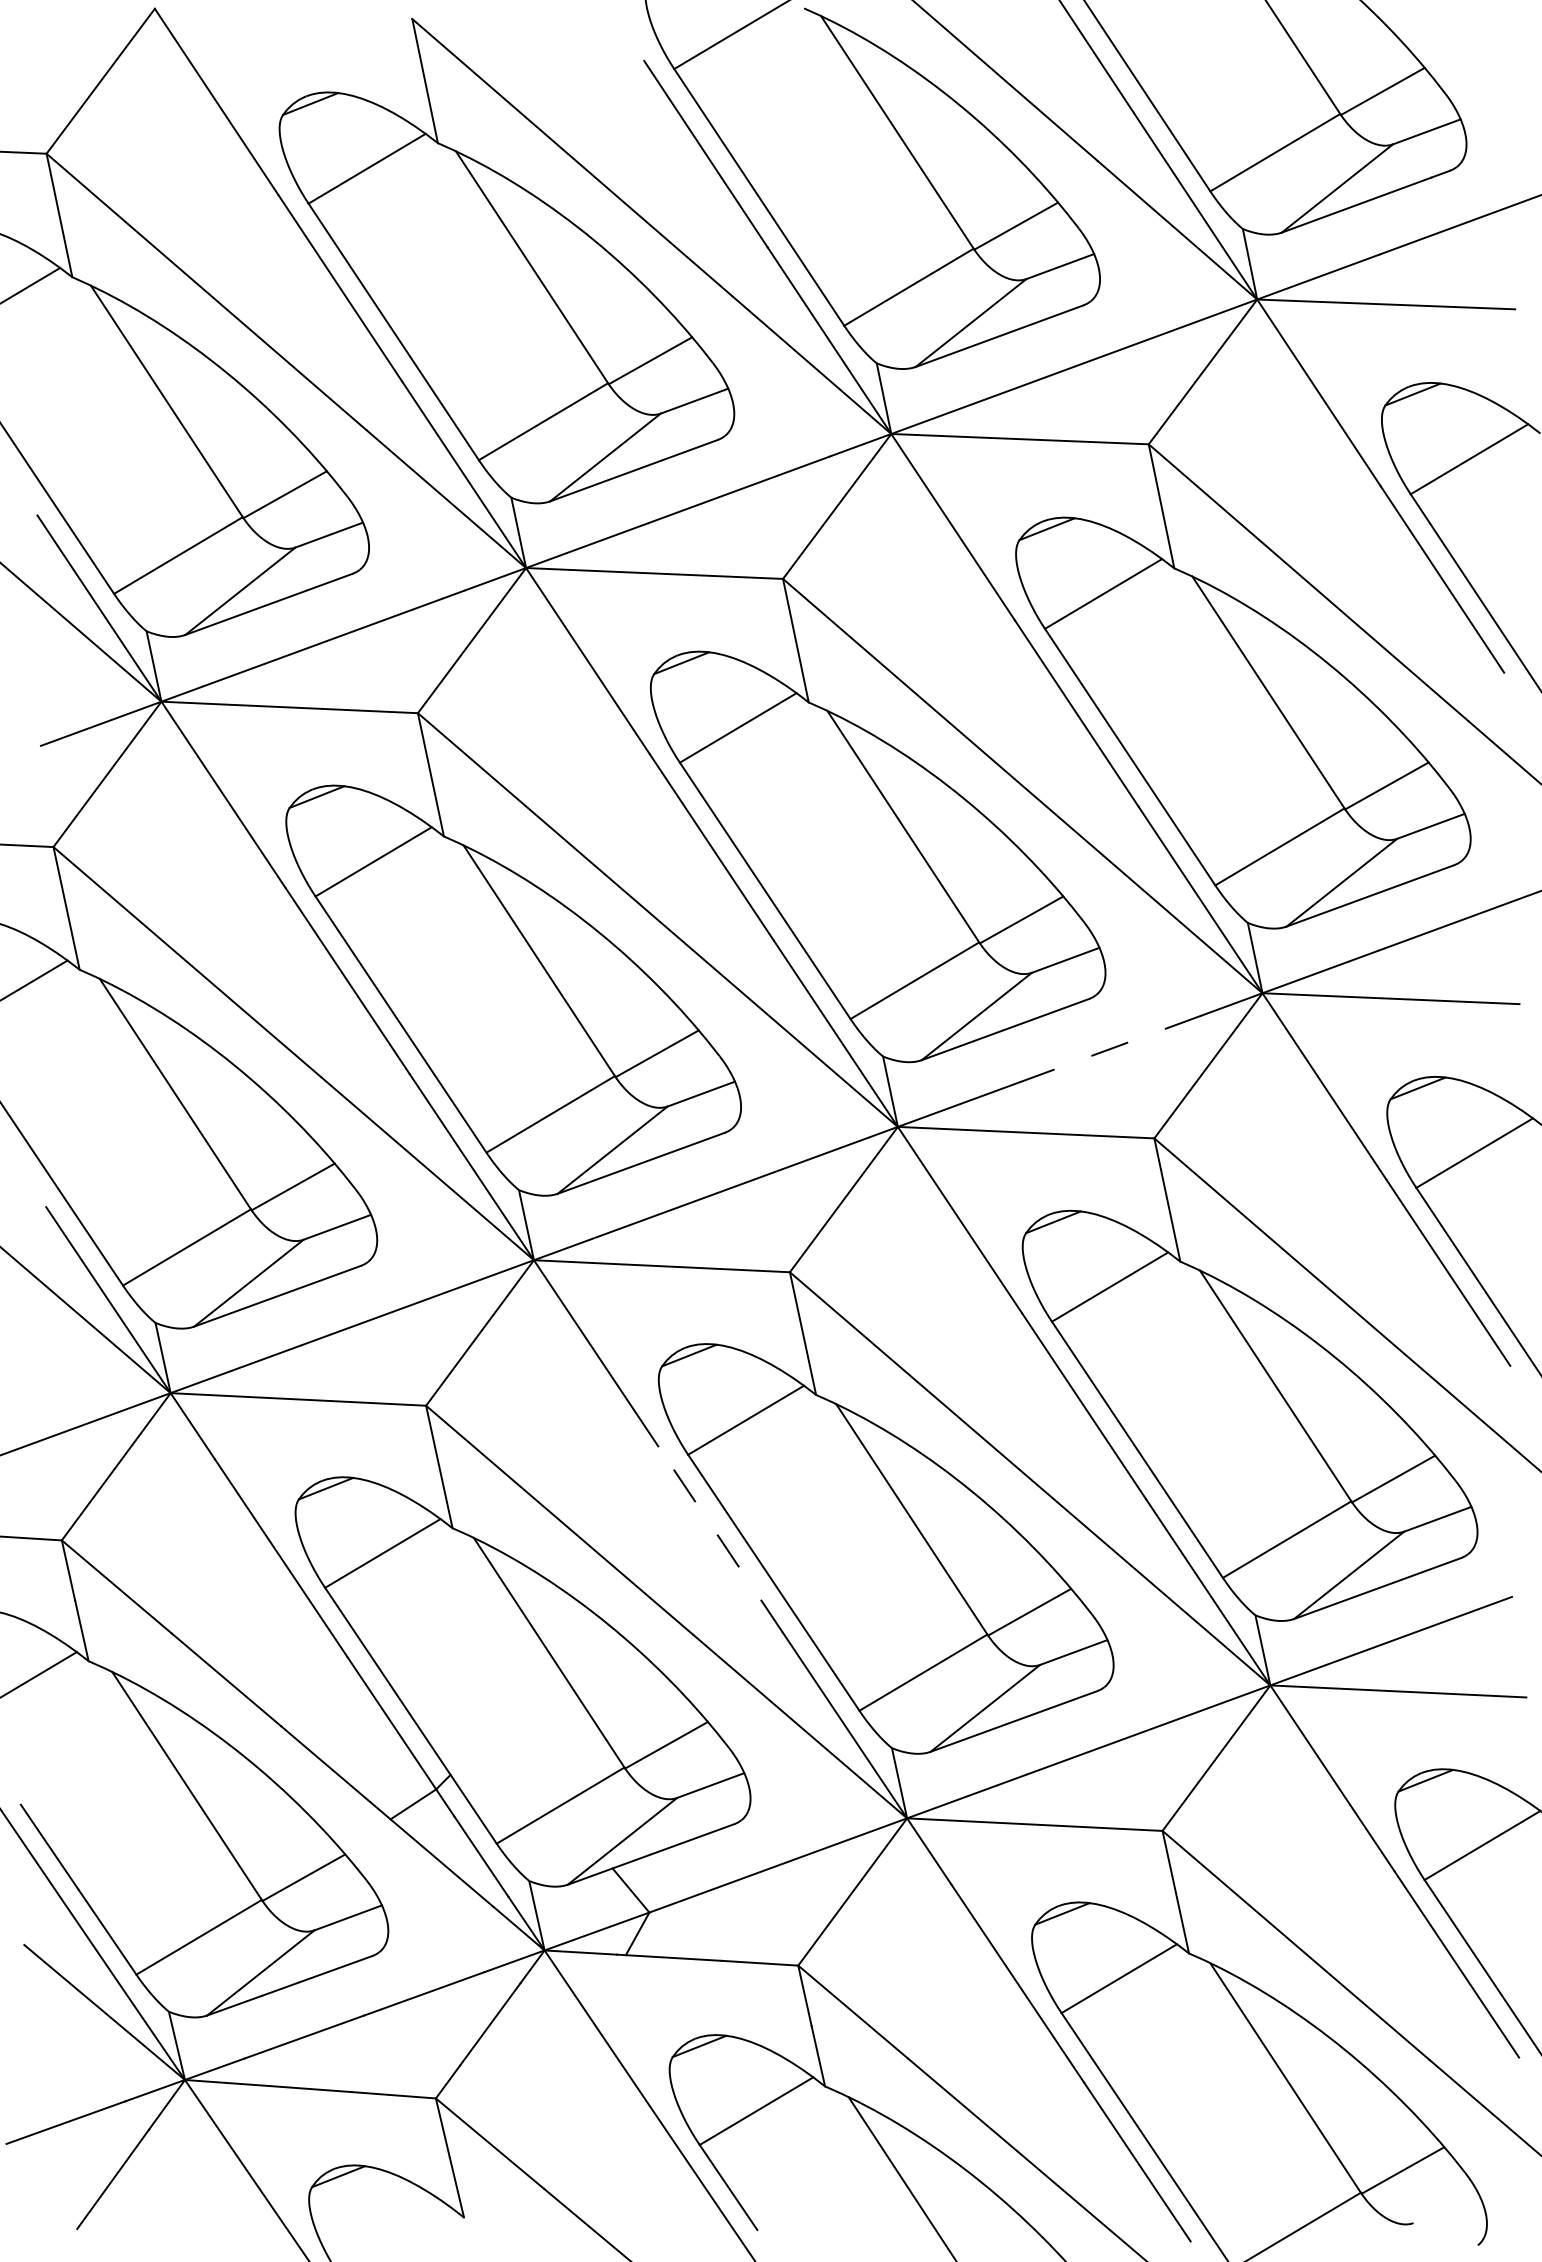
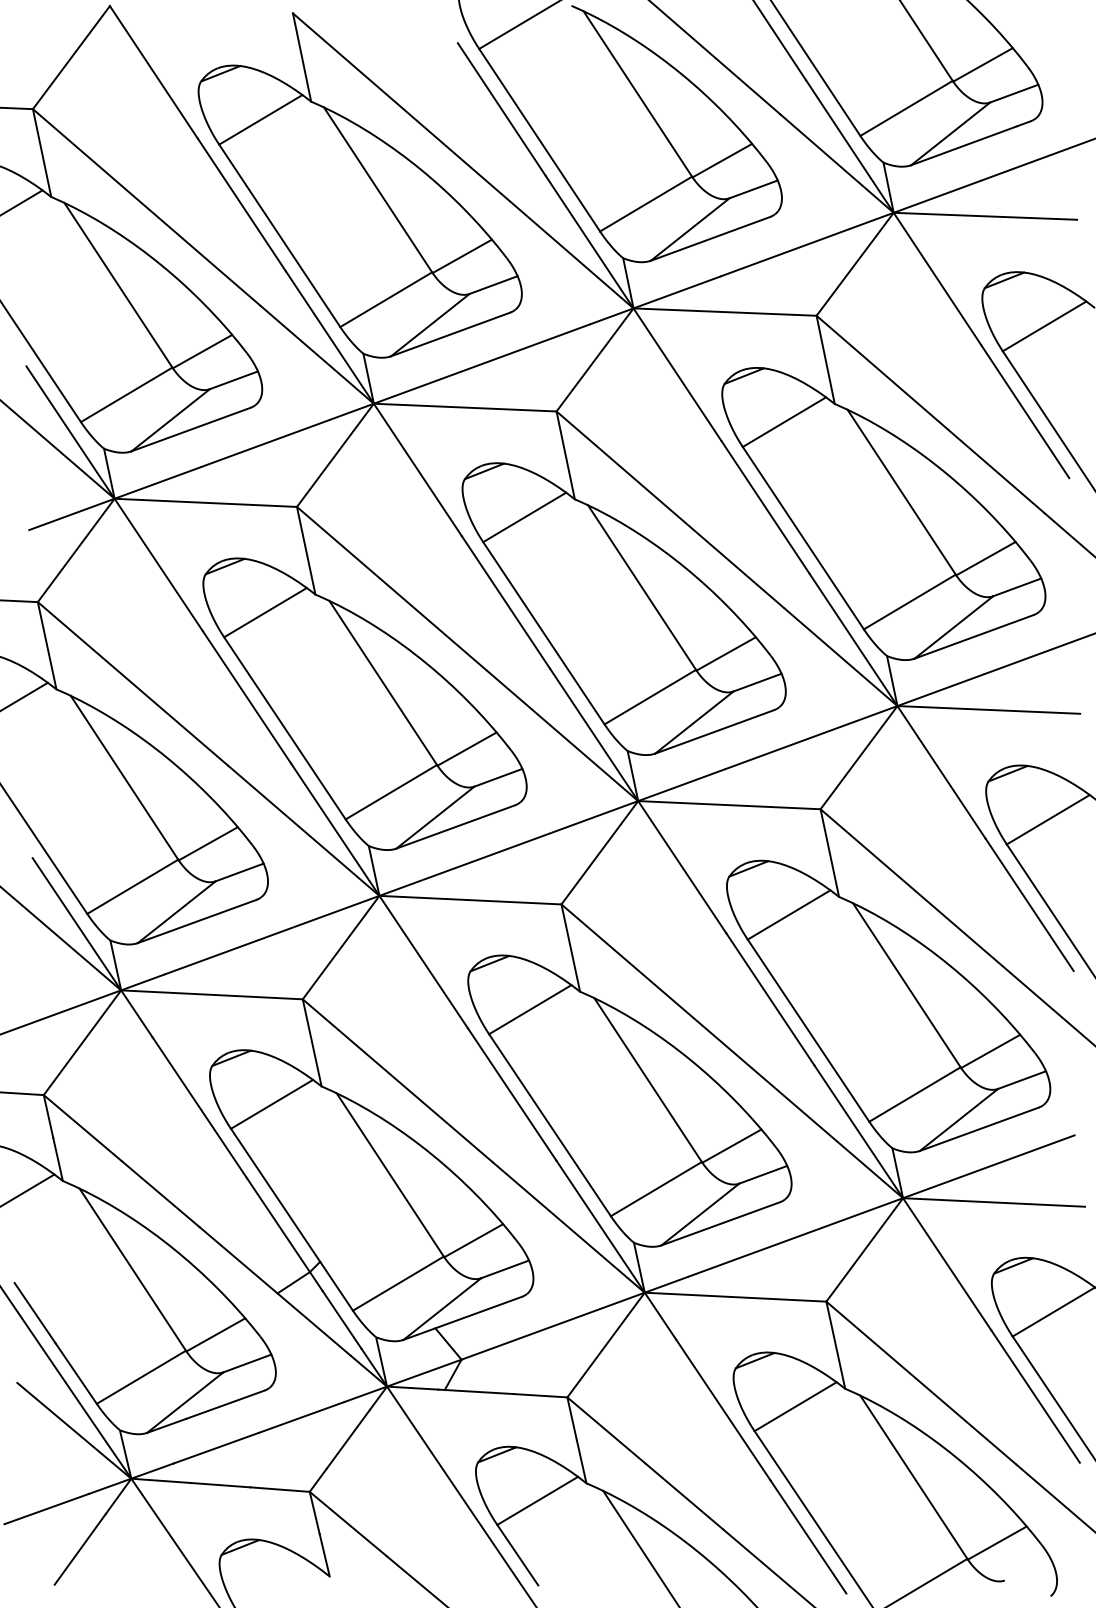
line: (1110, 1049) -> (789, 746), dashed -> solid
line: (720, 1539) -> (512, 1094), dashed -> solid

